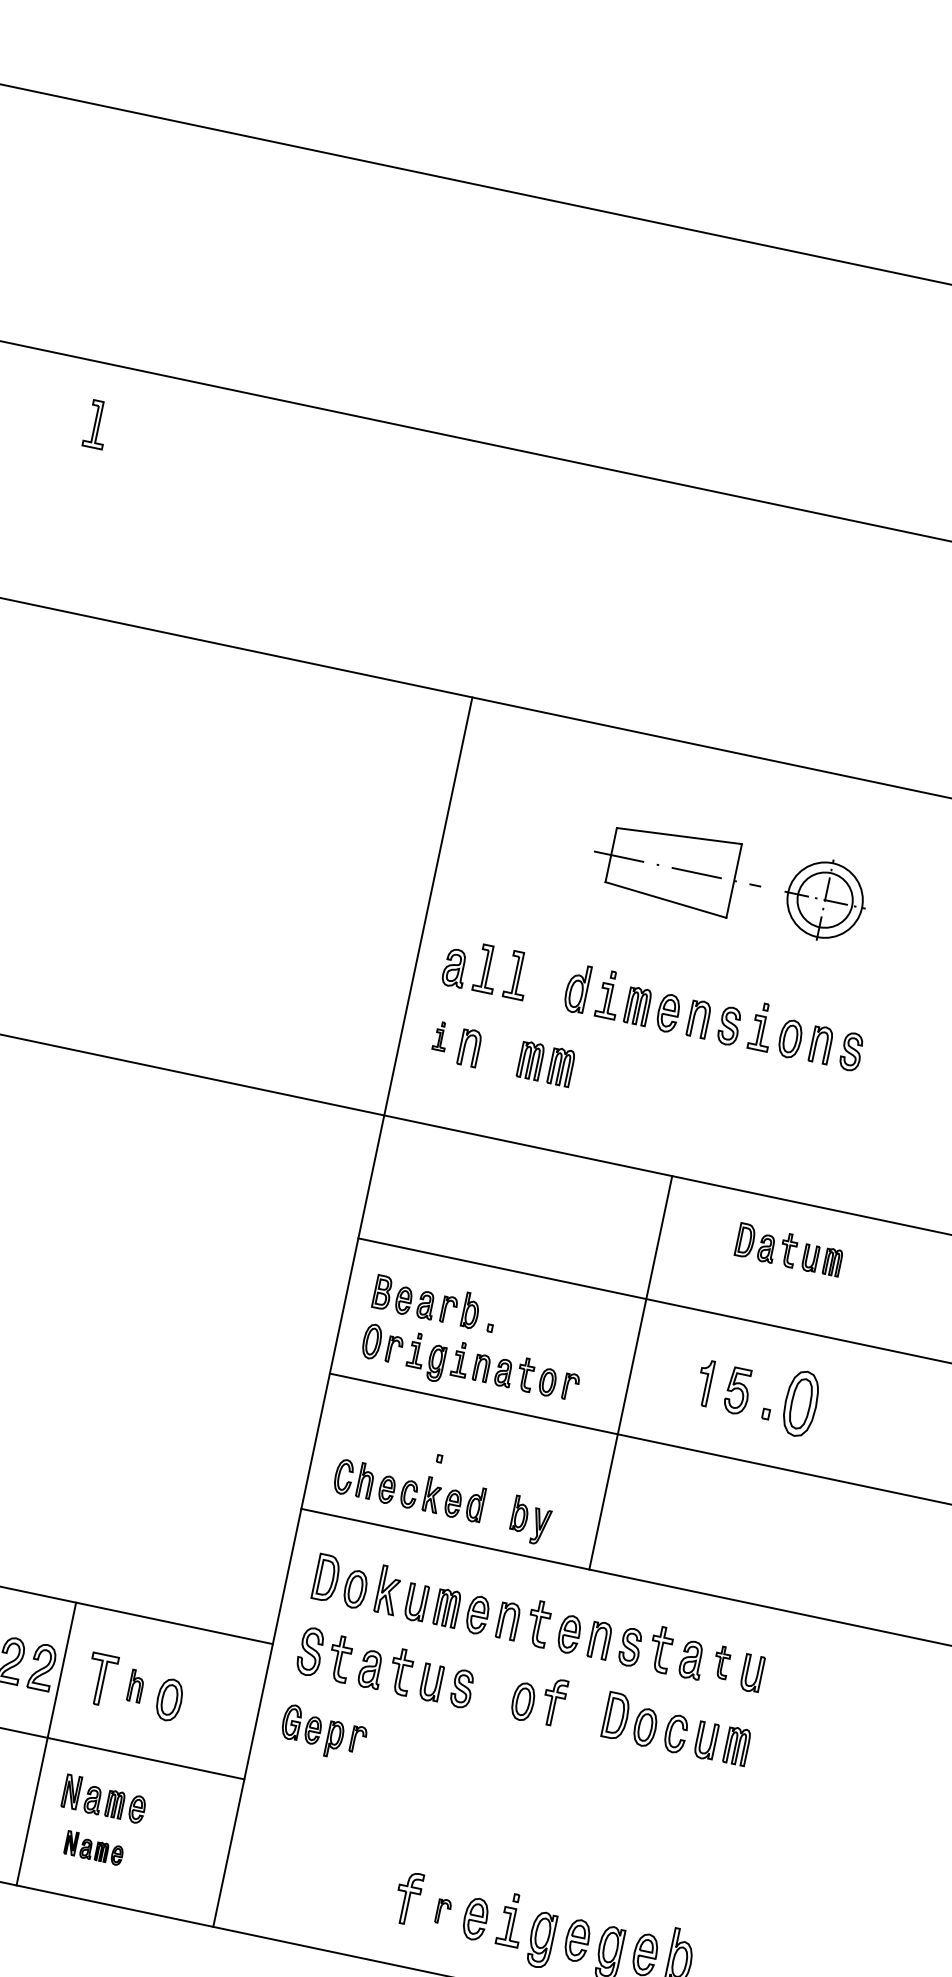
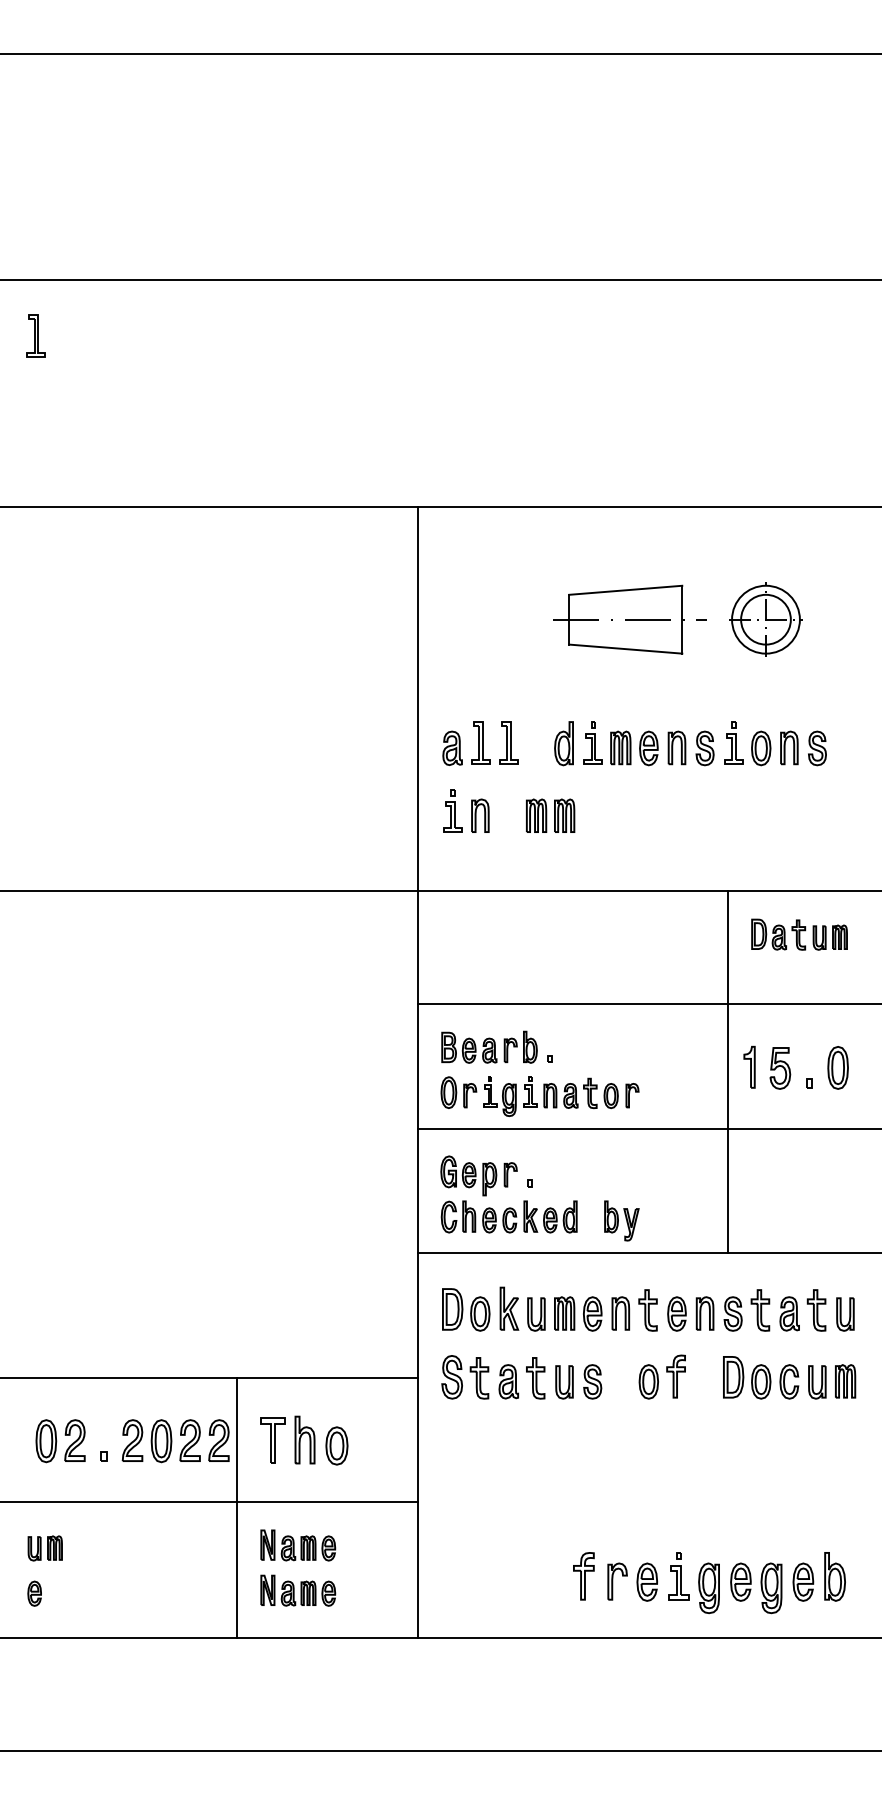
part: (440, 1035) -> (452, 810), size x1.67
line: (630, 1373) -> (727, 1072), moved
part: (800, 1403) -> (837, 1067), size x0.71
part: (721, 1662) -> (816, 1310), size x1.43
part: (135, 1685) -> (304, 1439), size x1.67
part: (323, 1732) -> (478, 1175), moved
part: (94, 1848) -> (298, 1590), size x1.43
part: (443, 1911) -> (617, 1581), size x1.67

